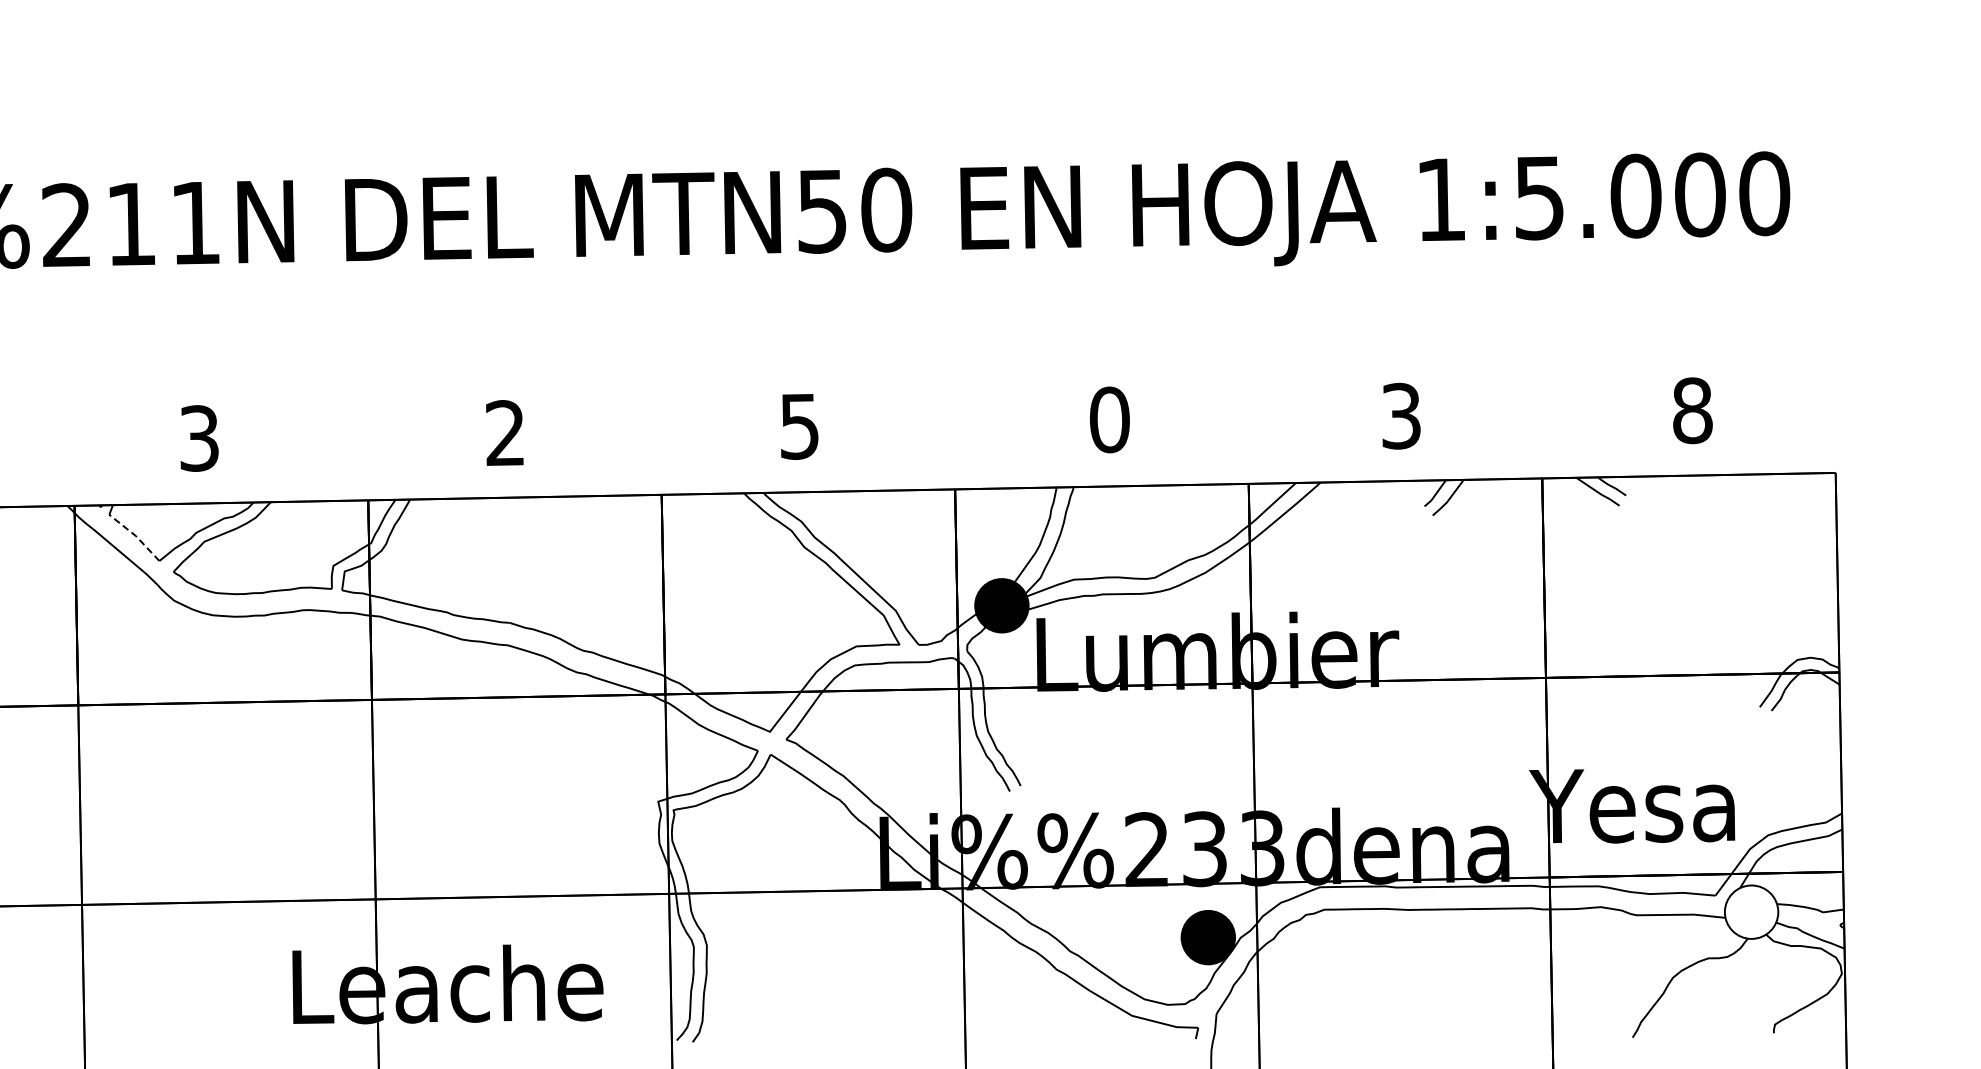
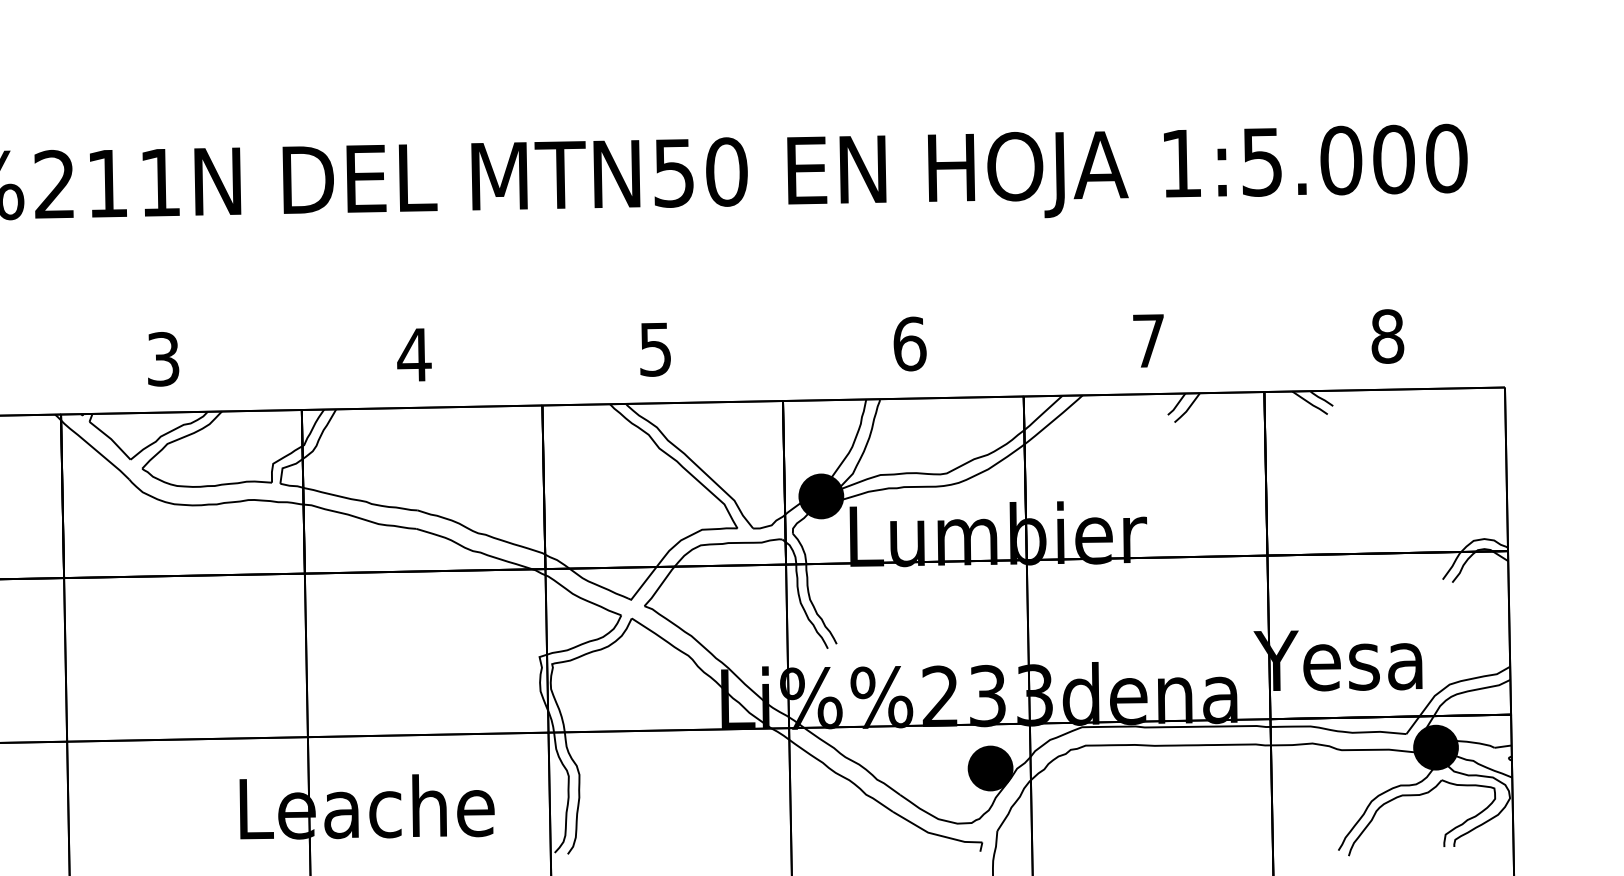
text: (1401, 415) -> (1148, 340), 3 -> 7
text: (1109, 419) -> (909, 343), 0 -> 6
text: (505, 432) -> (414, 354), 2 -> 4
line: (135, 535) -> (110, 438), dashed -> solid
fill: (1751, 911) -> (1435, 747), added
fill: (1751, 911) -> (1435, 747), added
part: (1733, 970) -> (1421, 795), added

